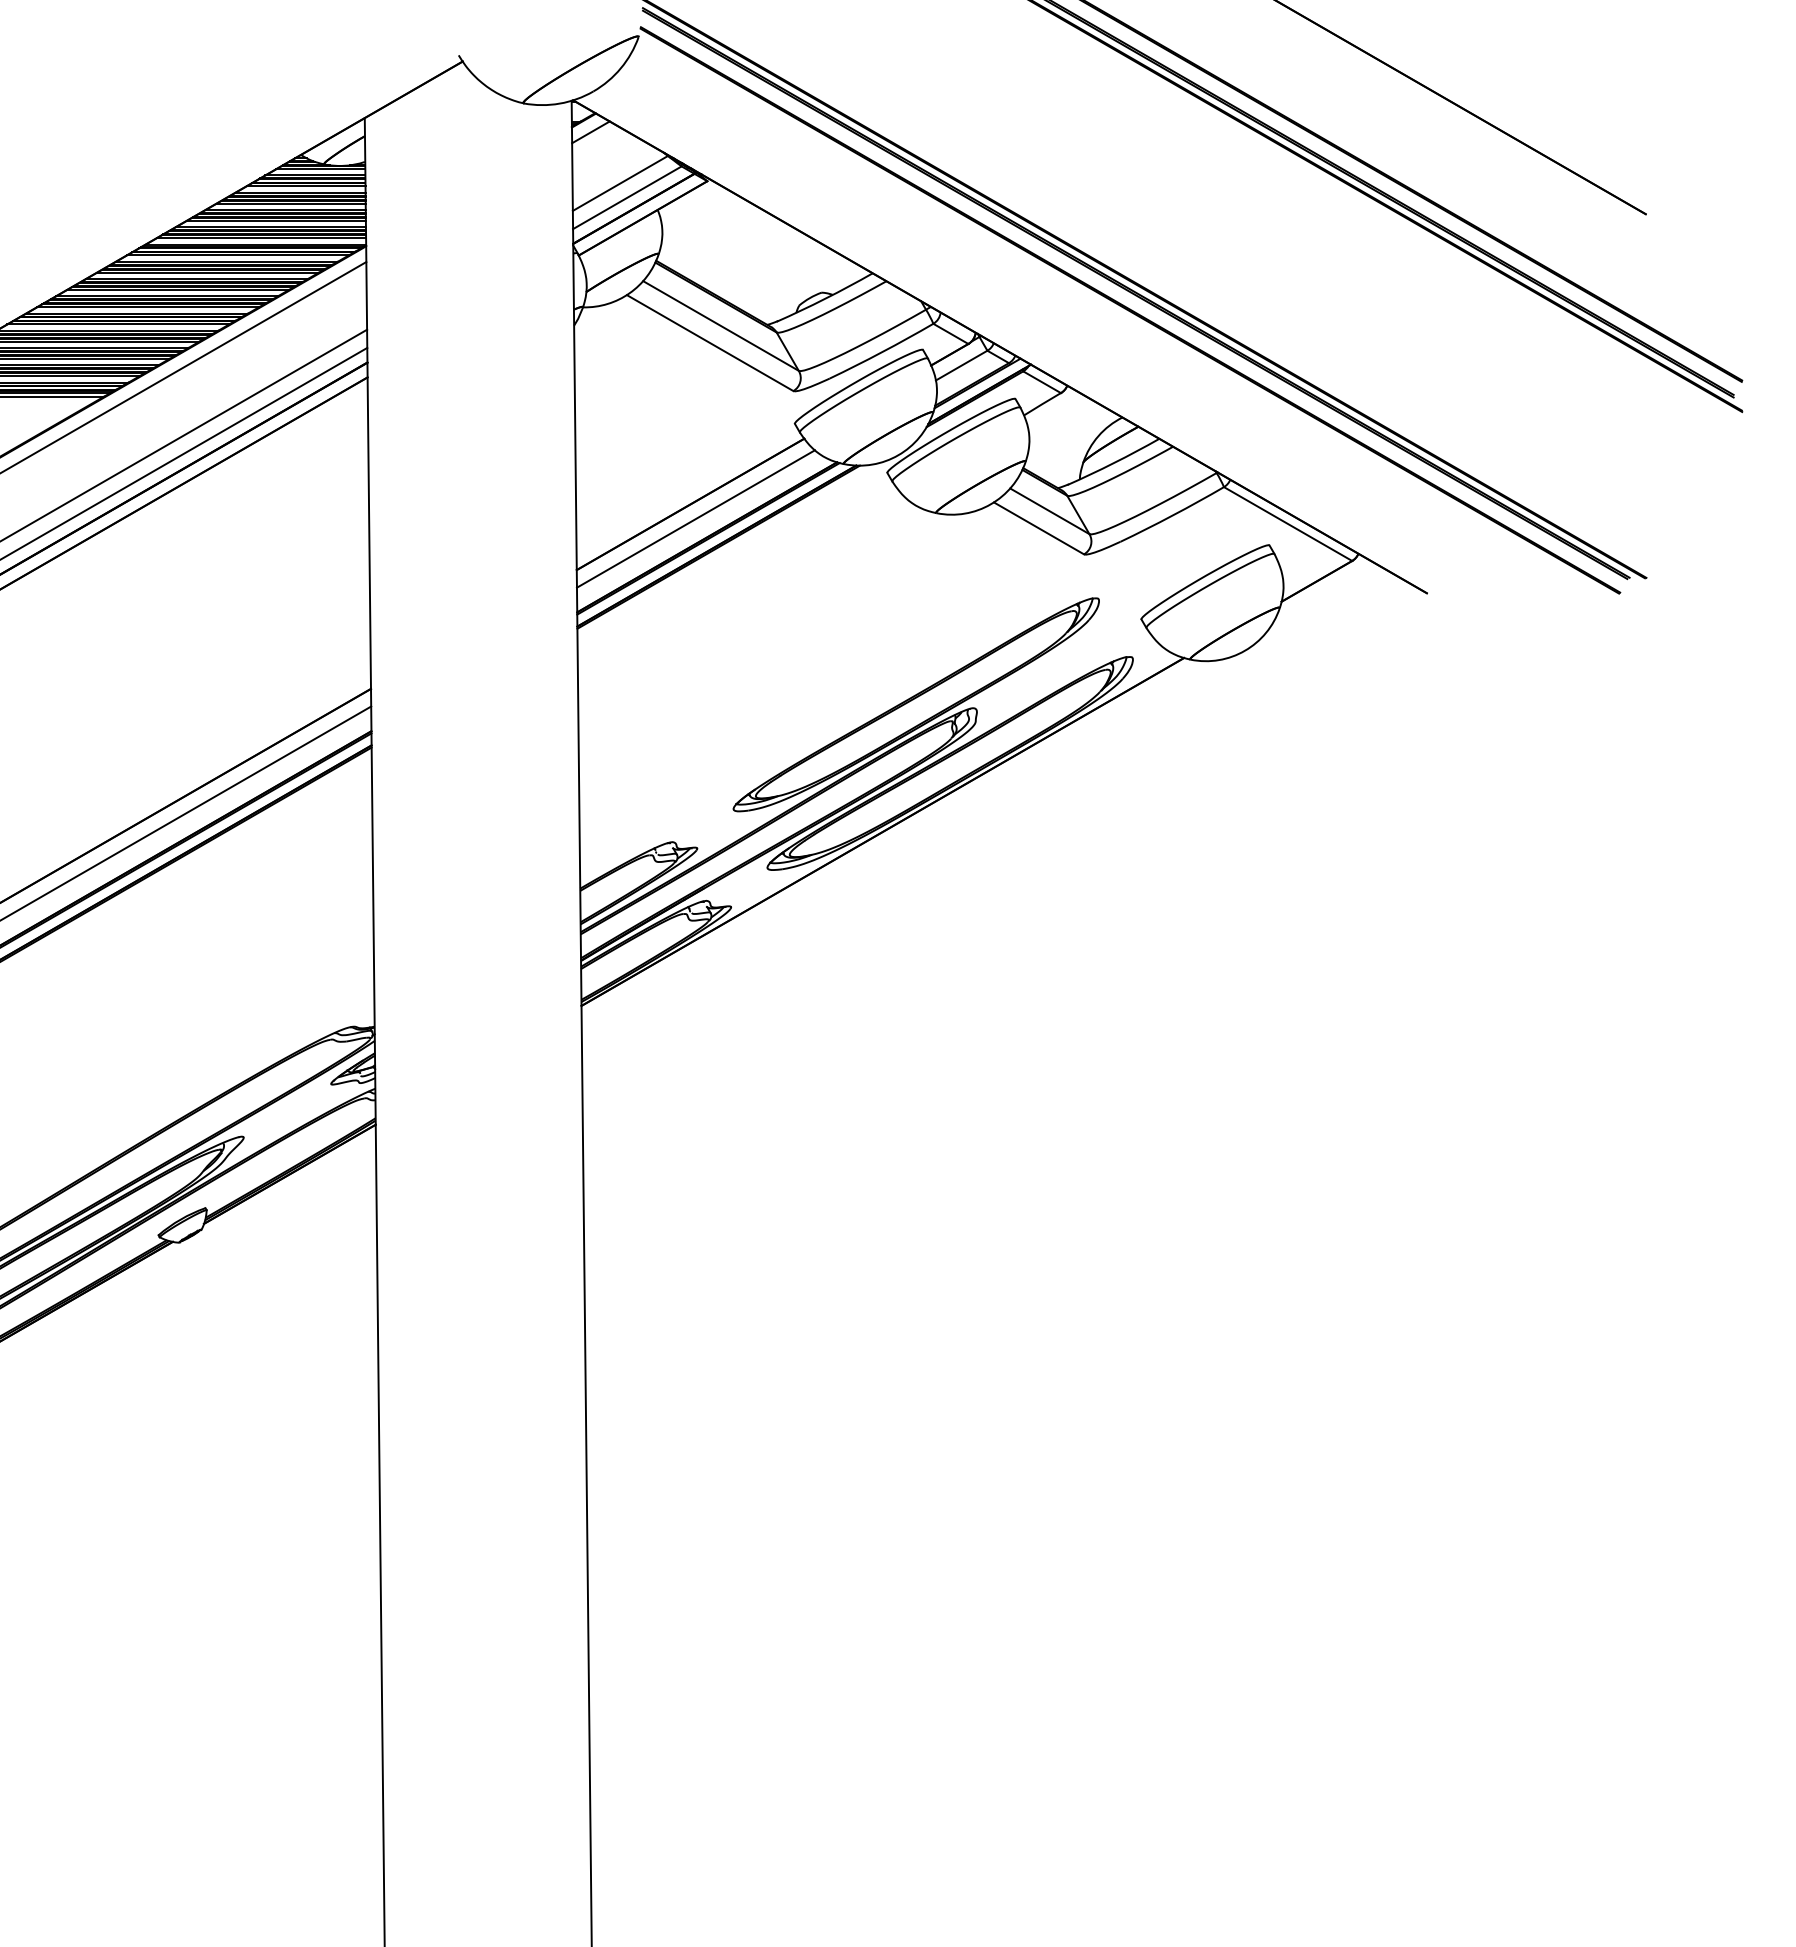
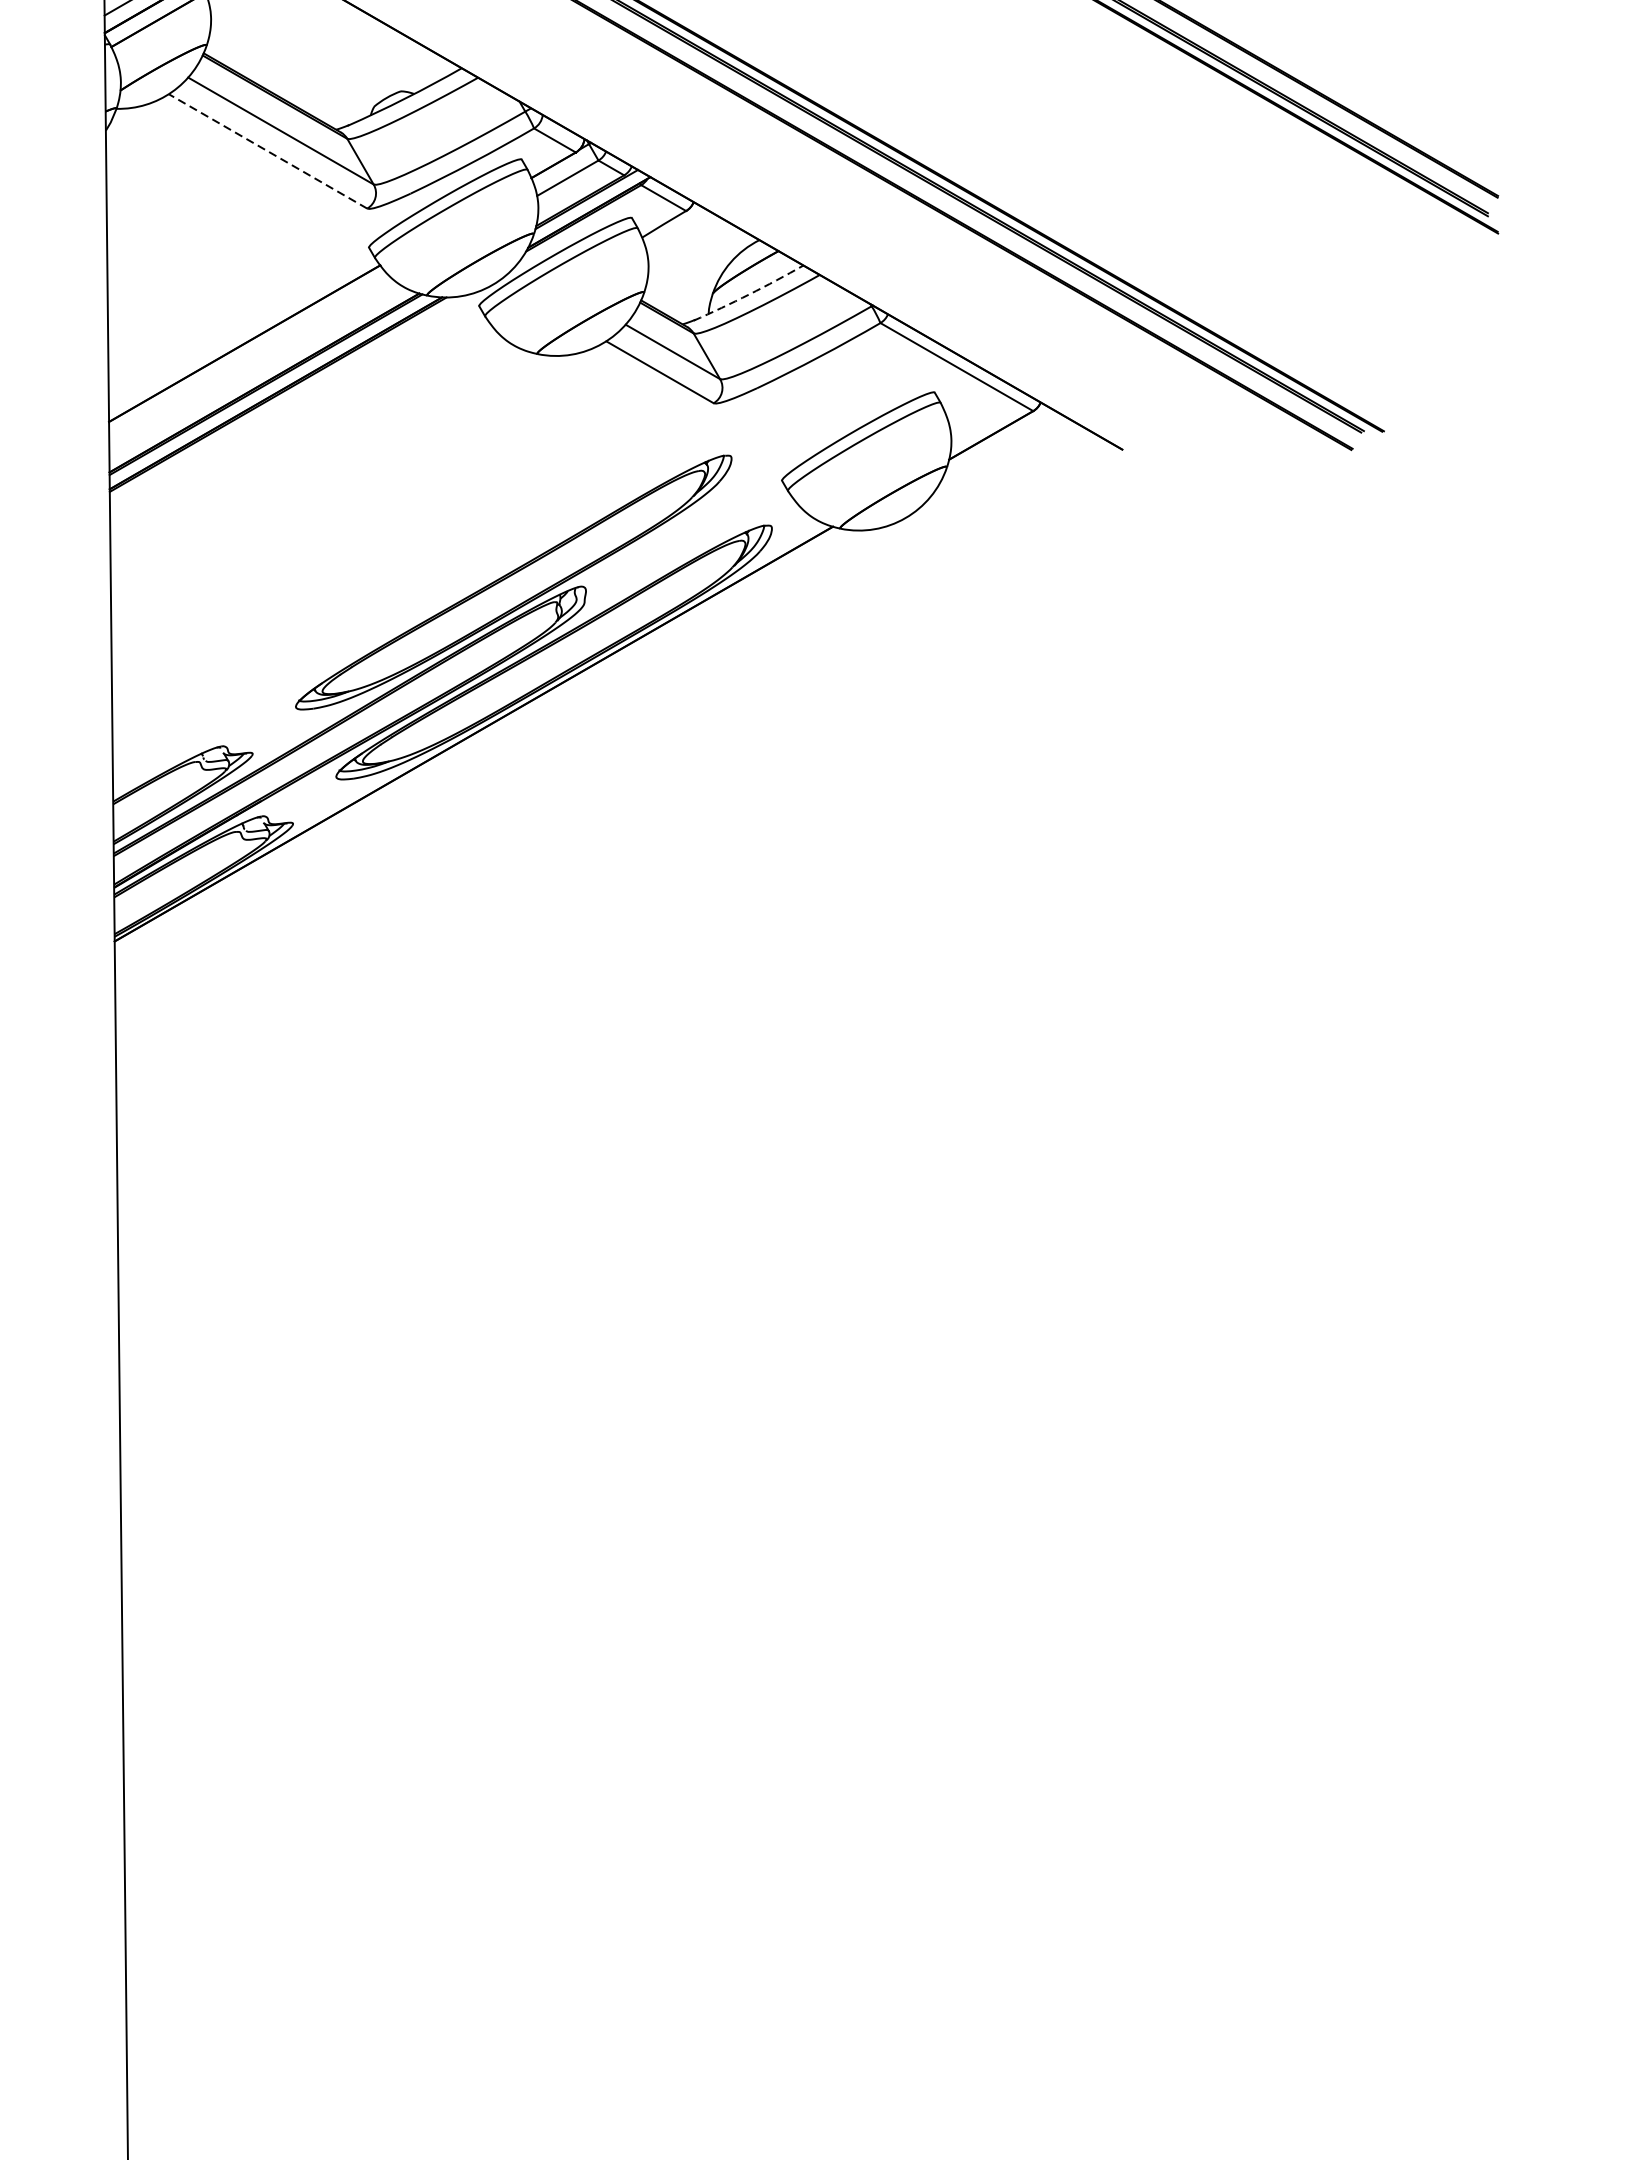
line: (709, 342) -> (267, 150), solid -> dashed
arc: (1113, 463) -> (748, 294), solid -> dashed
line: (696, 518) -> (251, 360), removed

